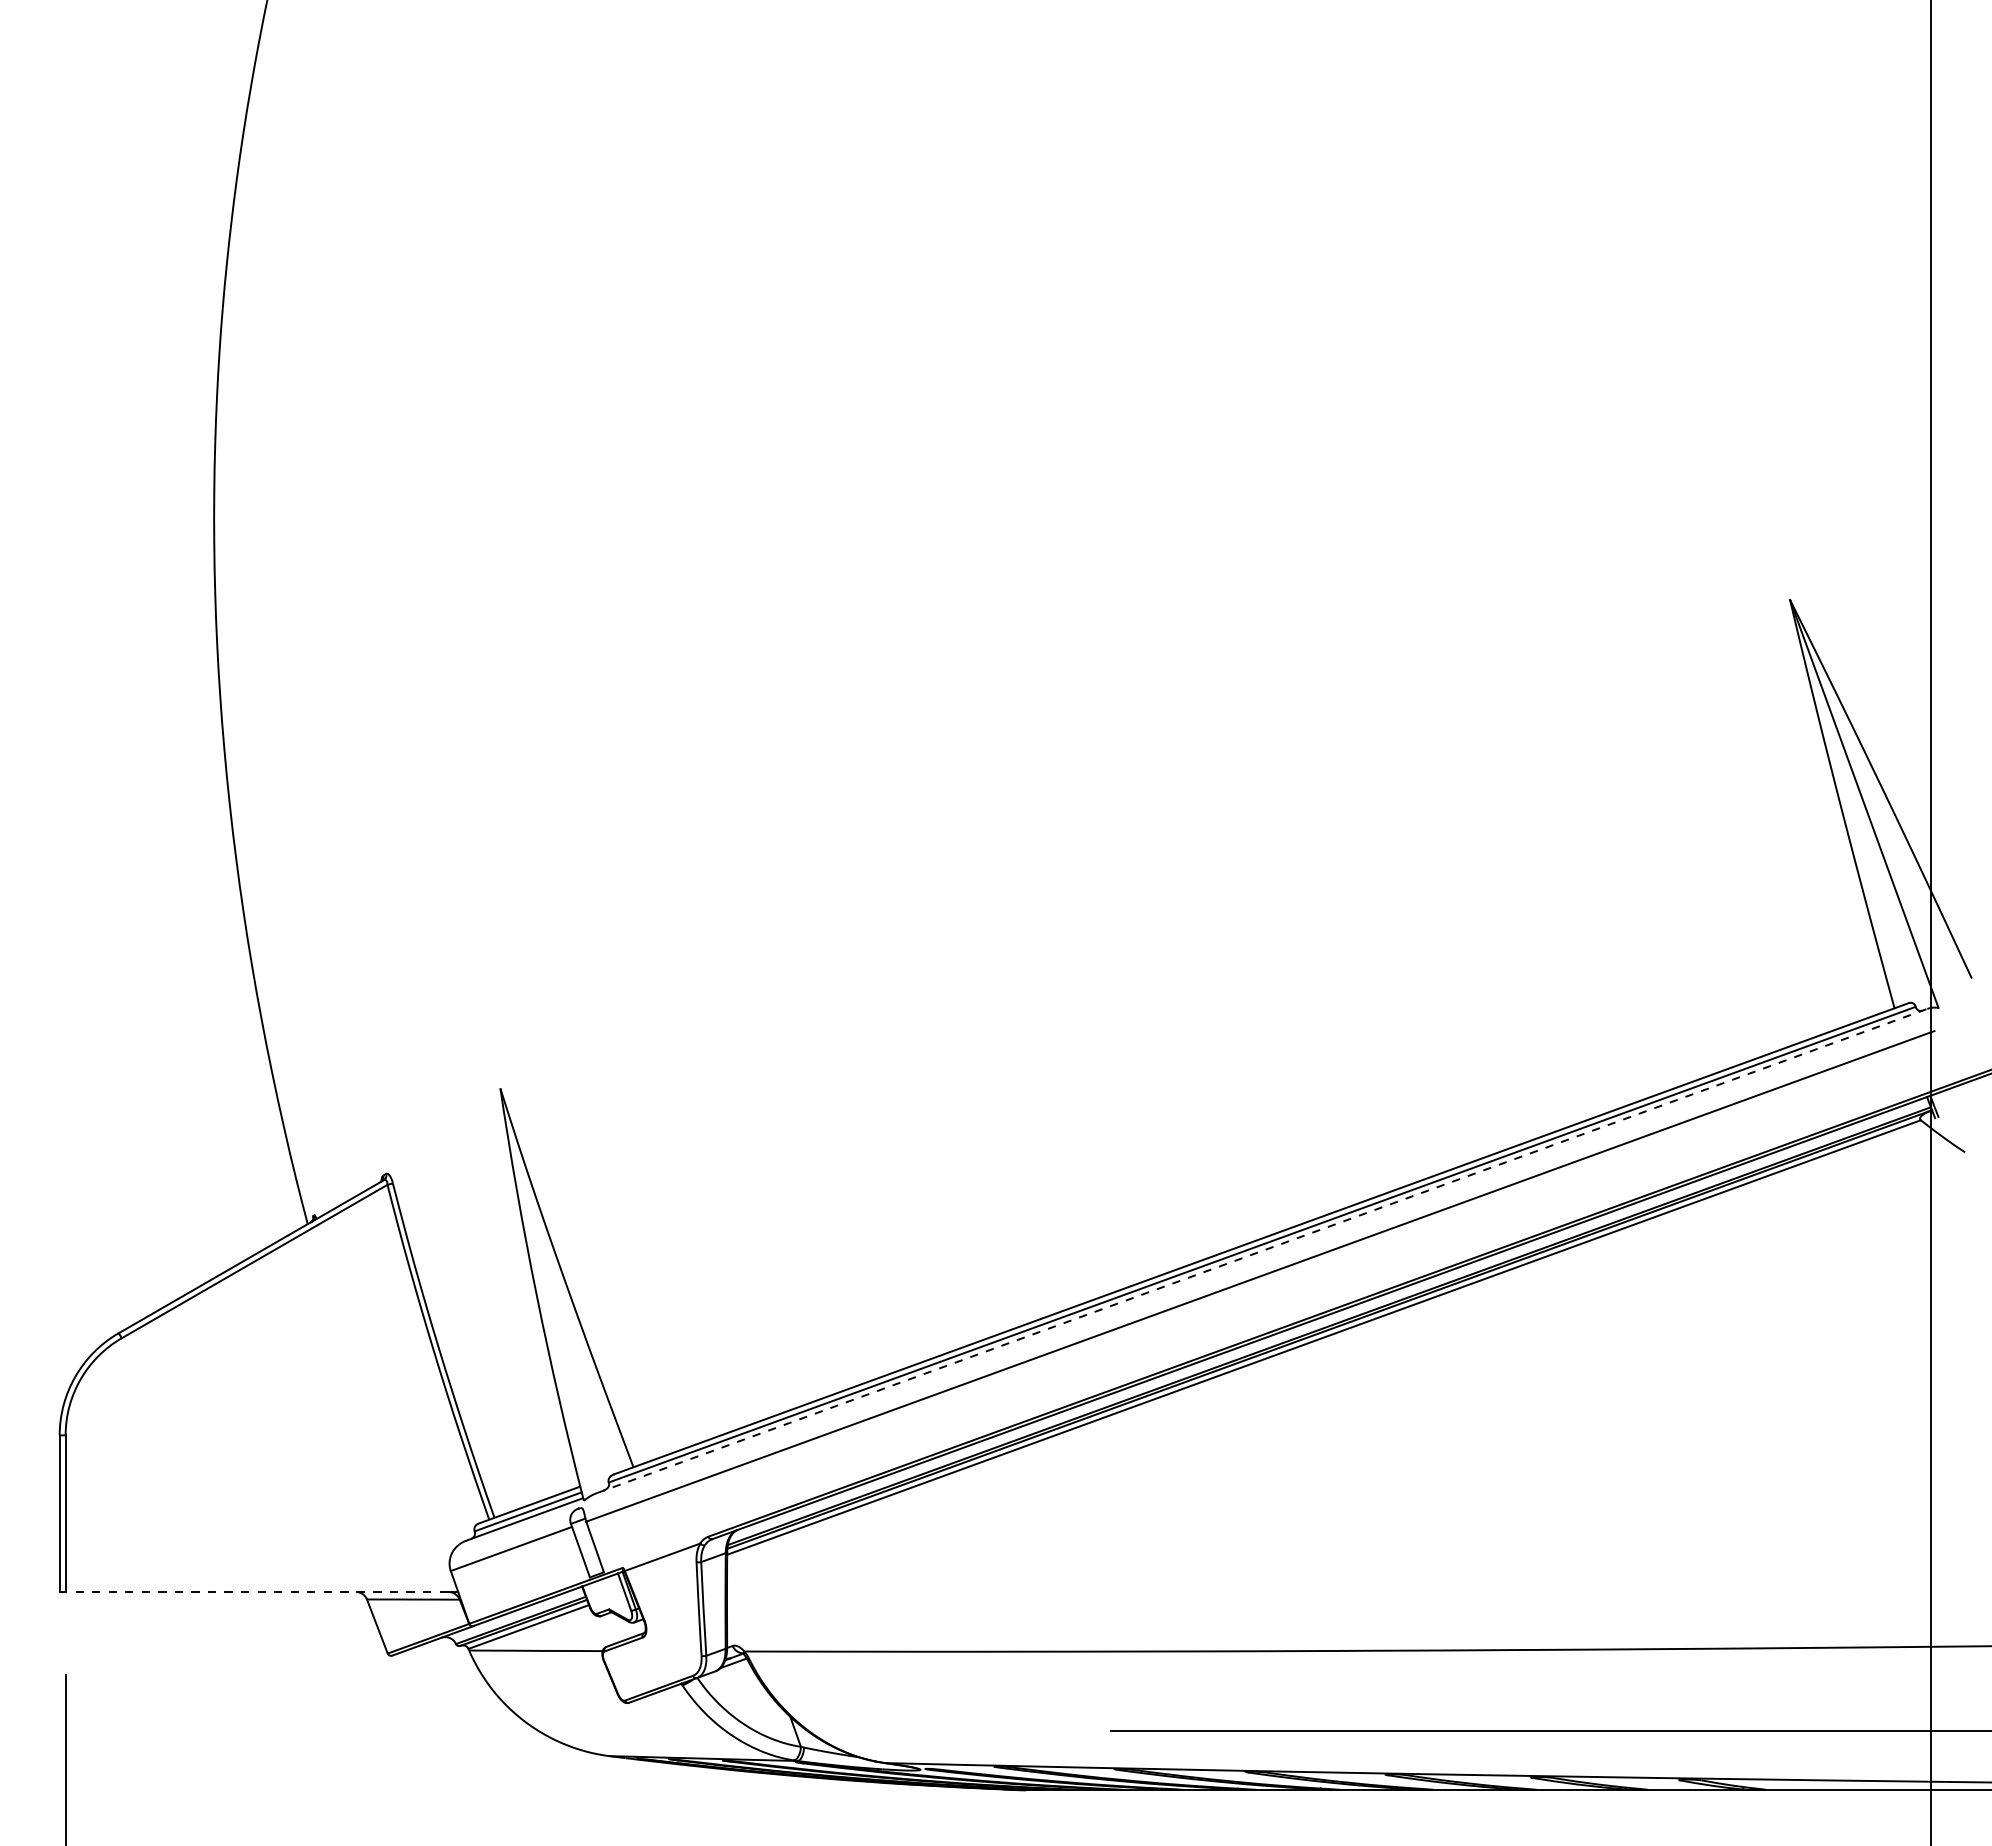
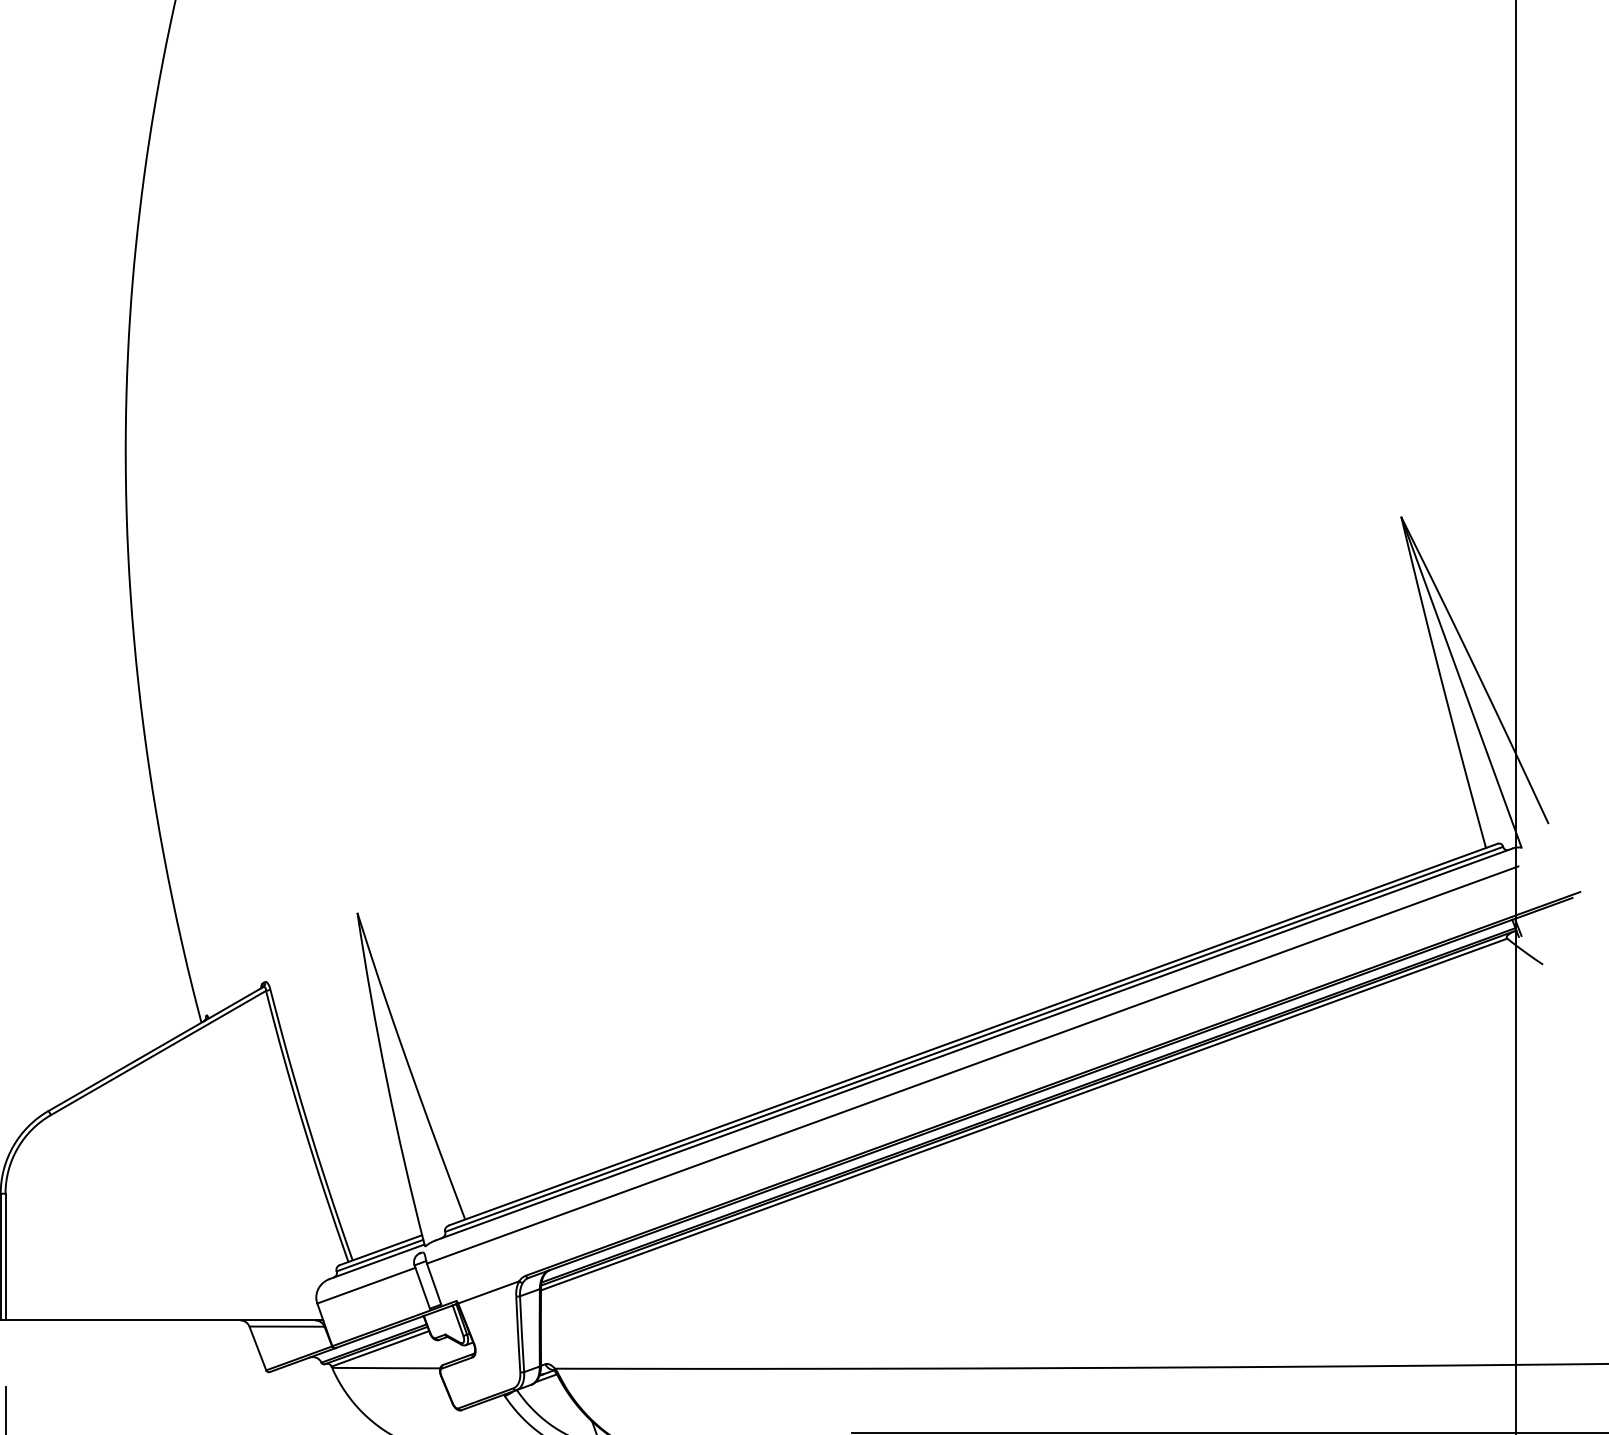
line: (1262, 1250) -> (974, 1044), dashed -> solid
line: (256, 1591) -> (160, 1320), dashed -> solid

